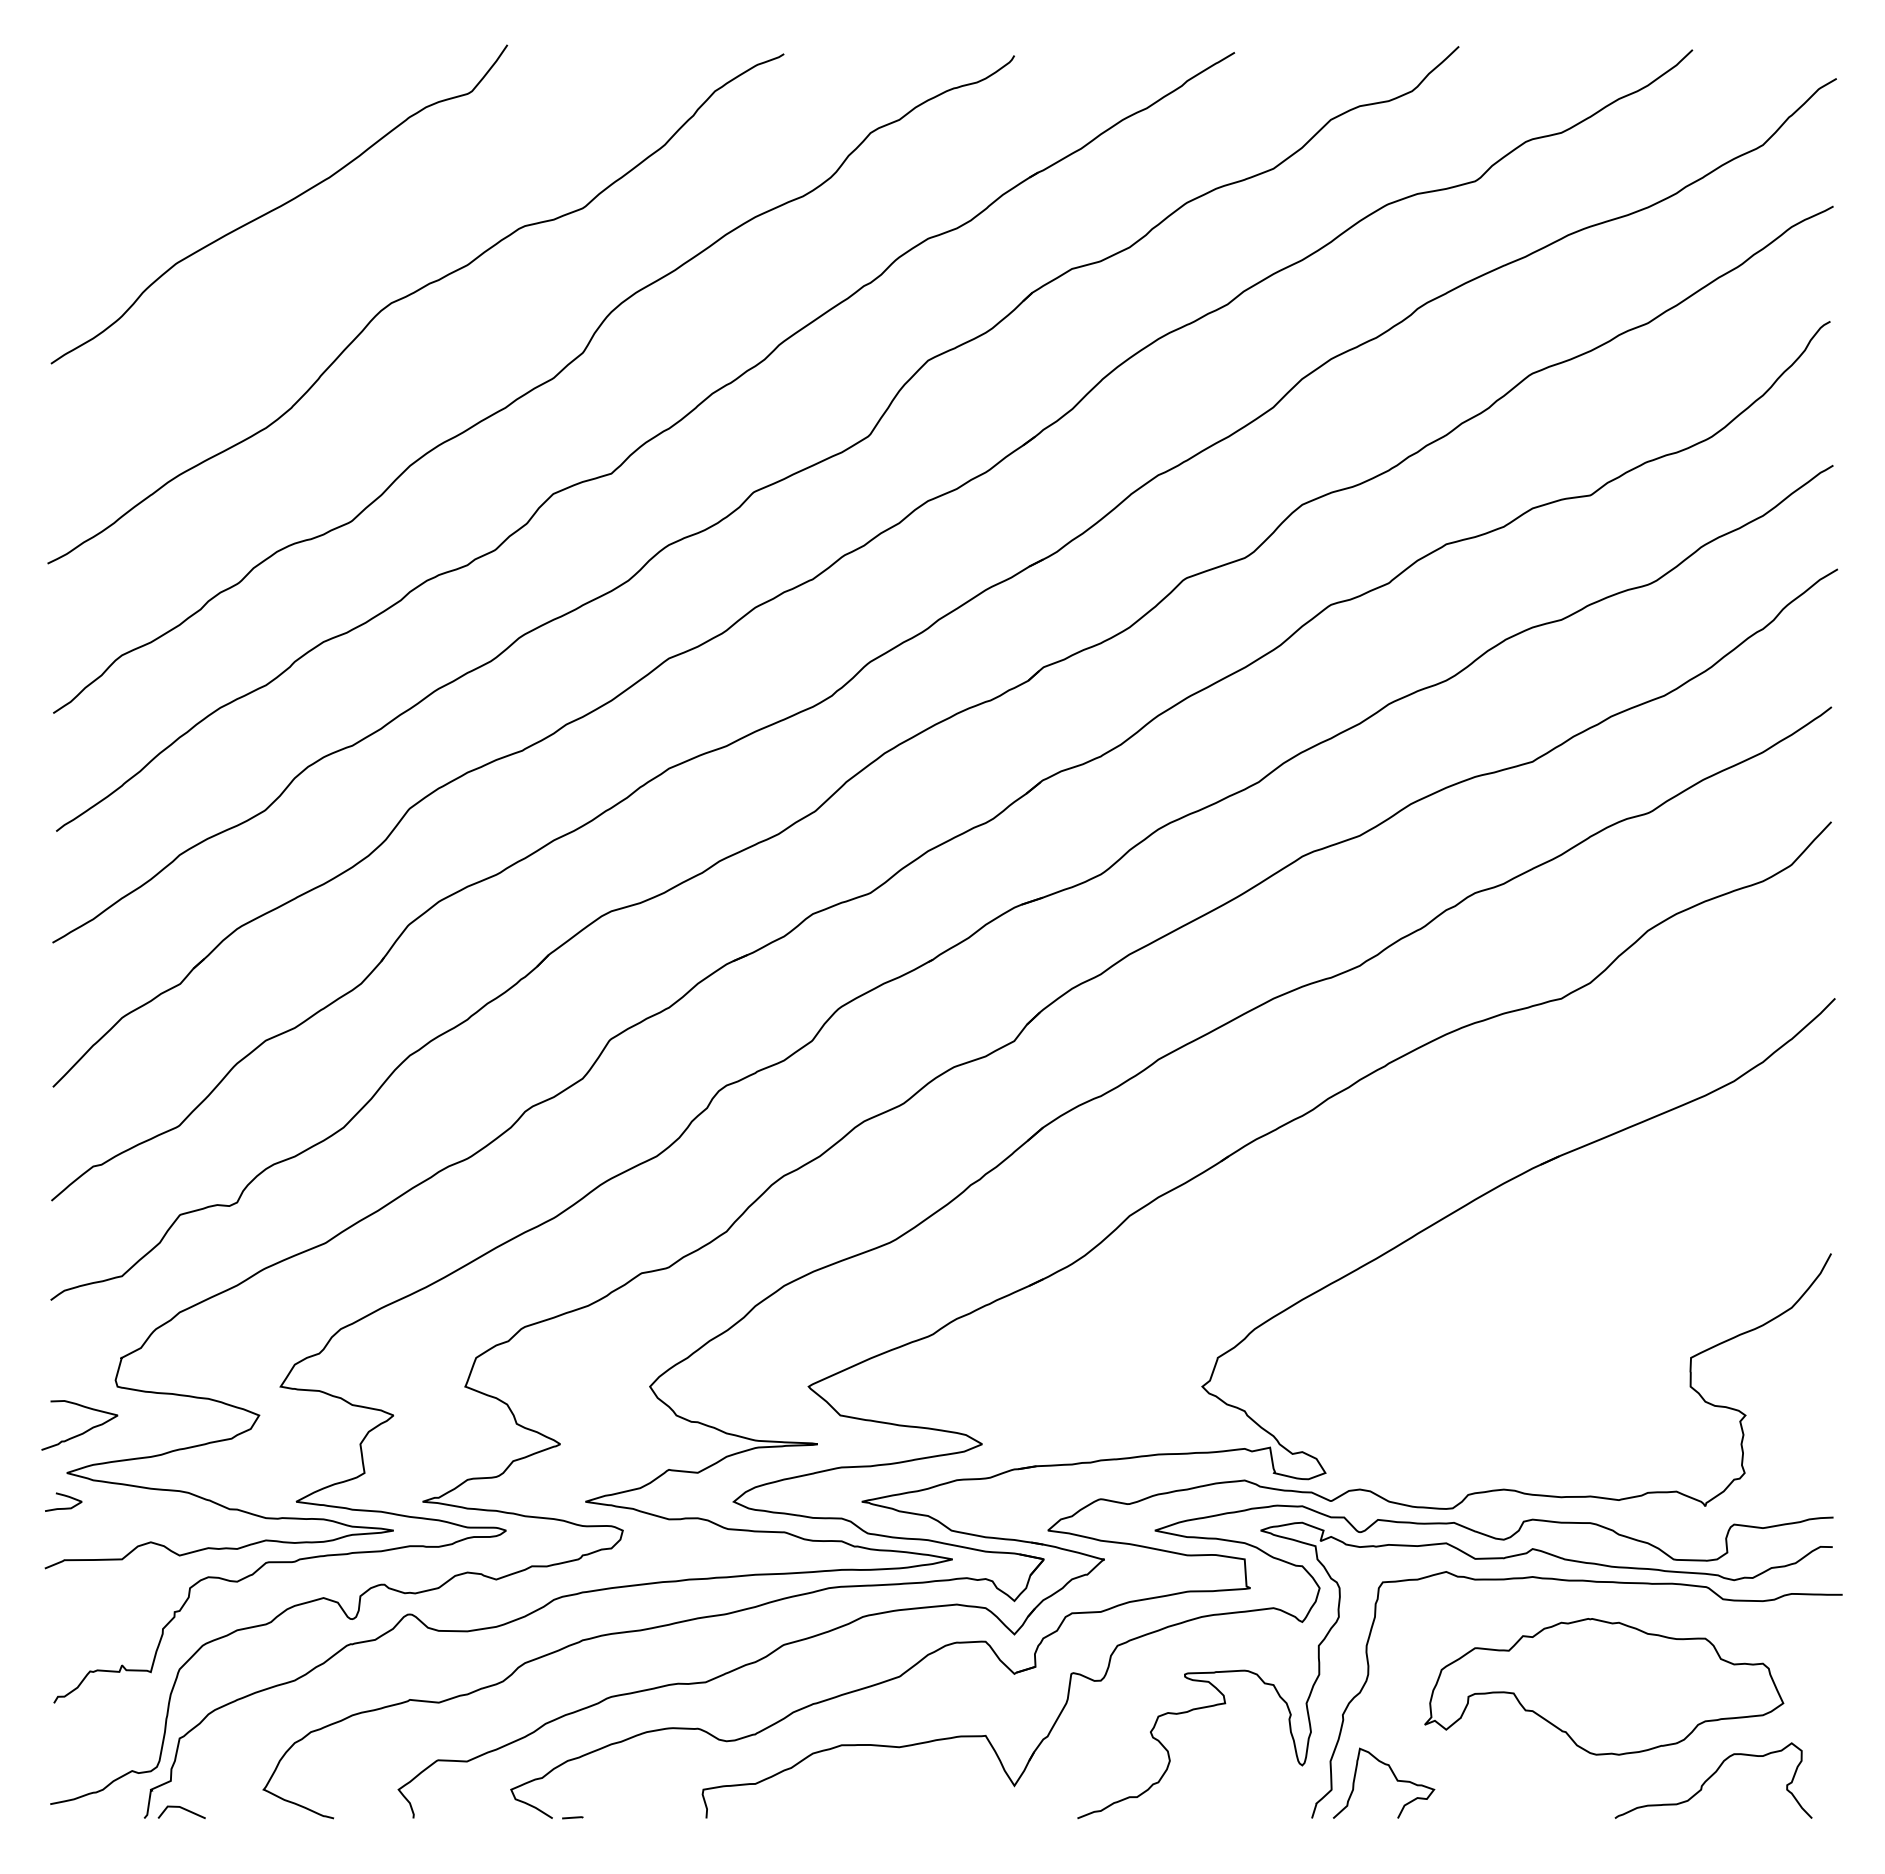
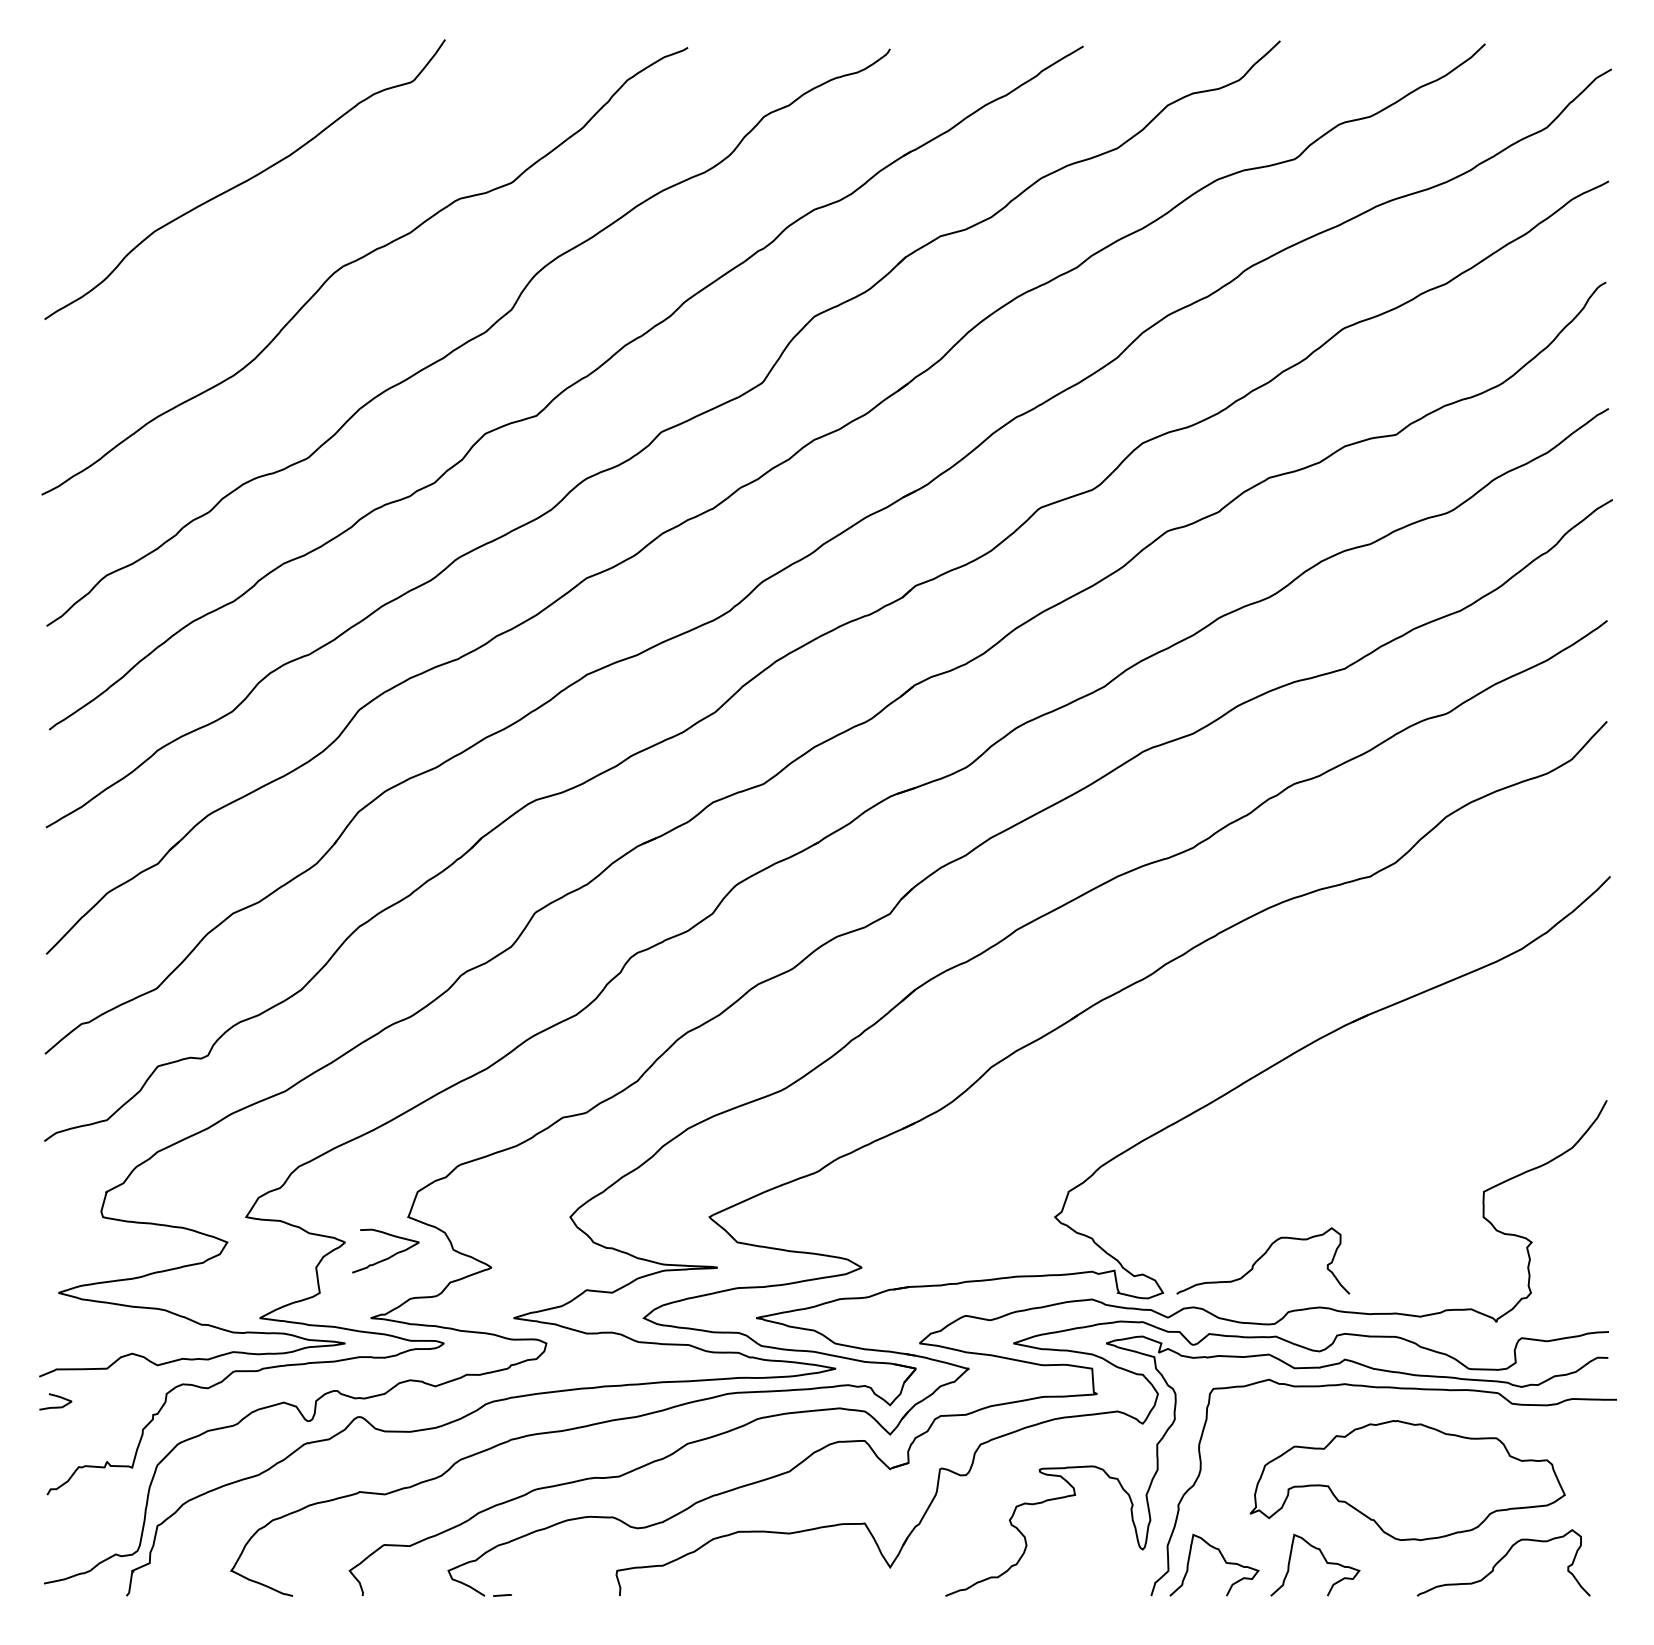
curve: (82, 1432) -> (388, 1257), moved
curve: (1437, 1433) -> (1261, 1258), added
curve: (63, 1496) -> (55, 1396), moved
curve: (1509, 1777) -> (1324, 1560), added
line: (182, 1809) -> (160, 1588), removed

